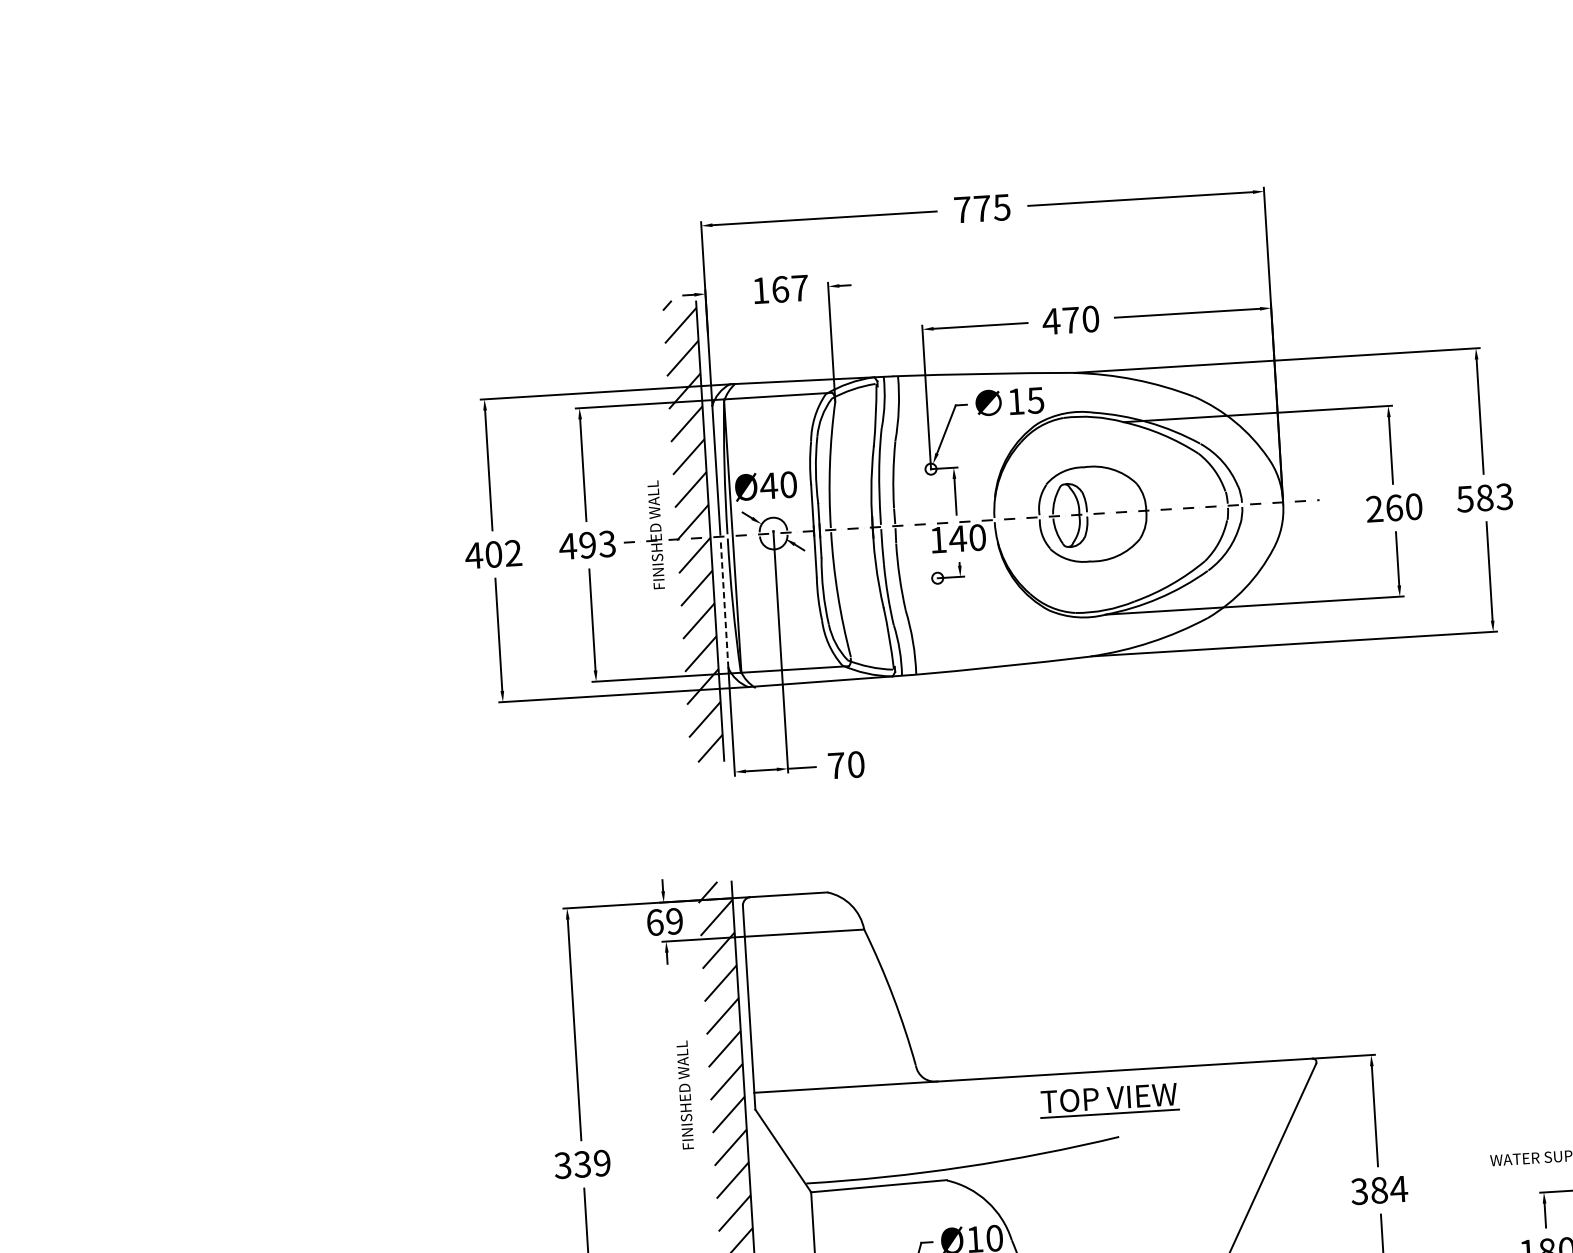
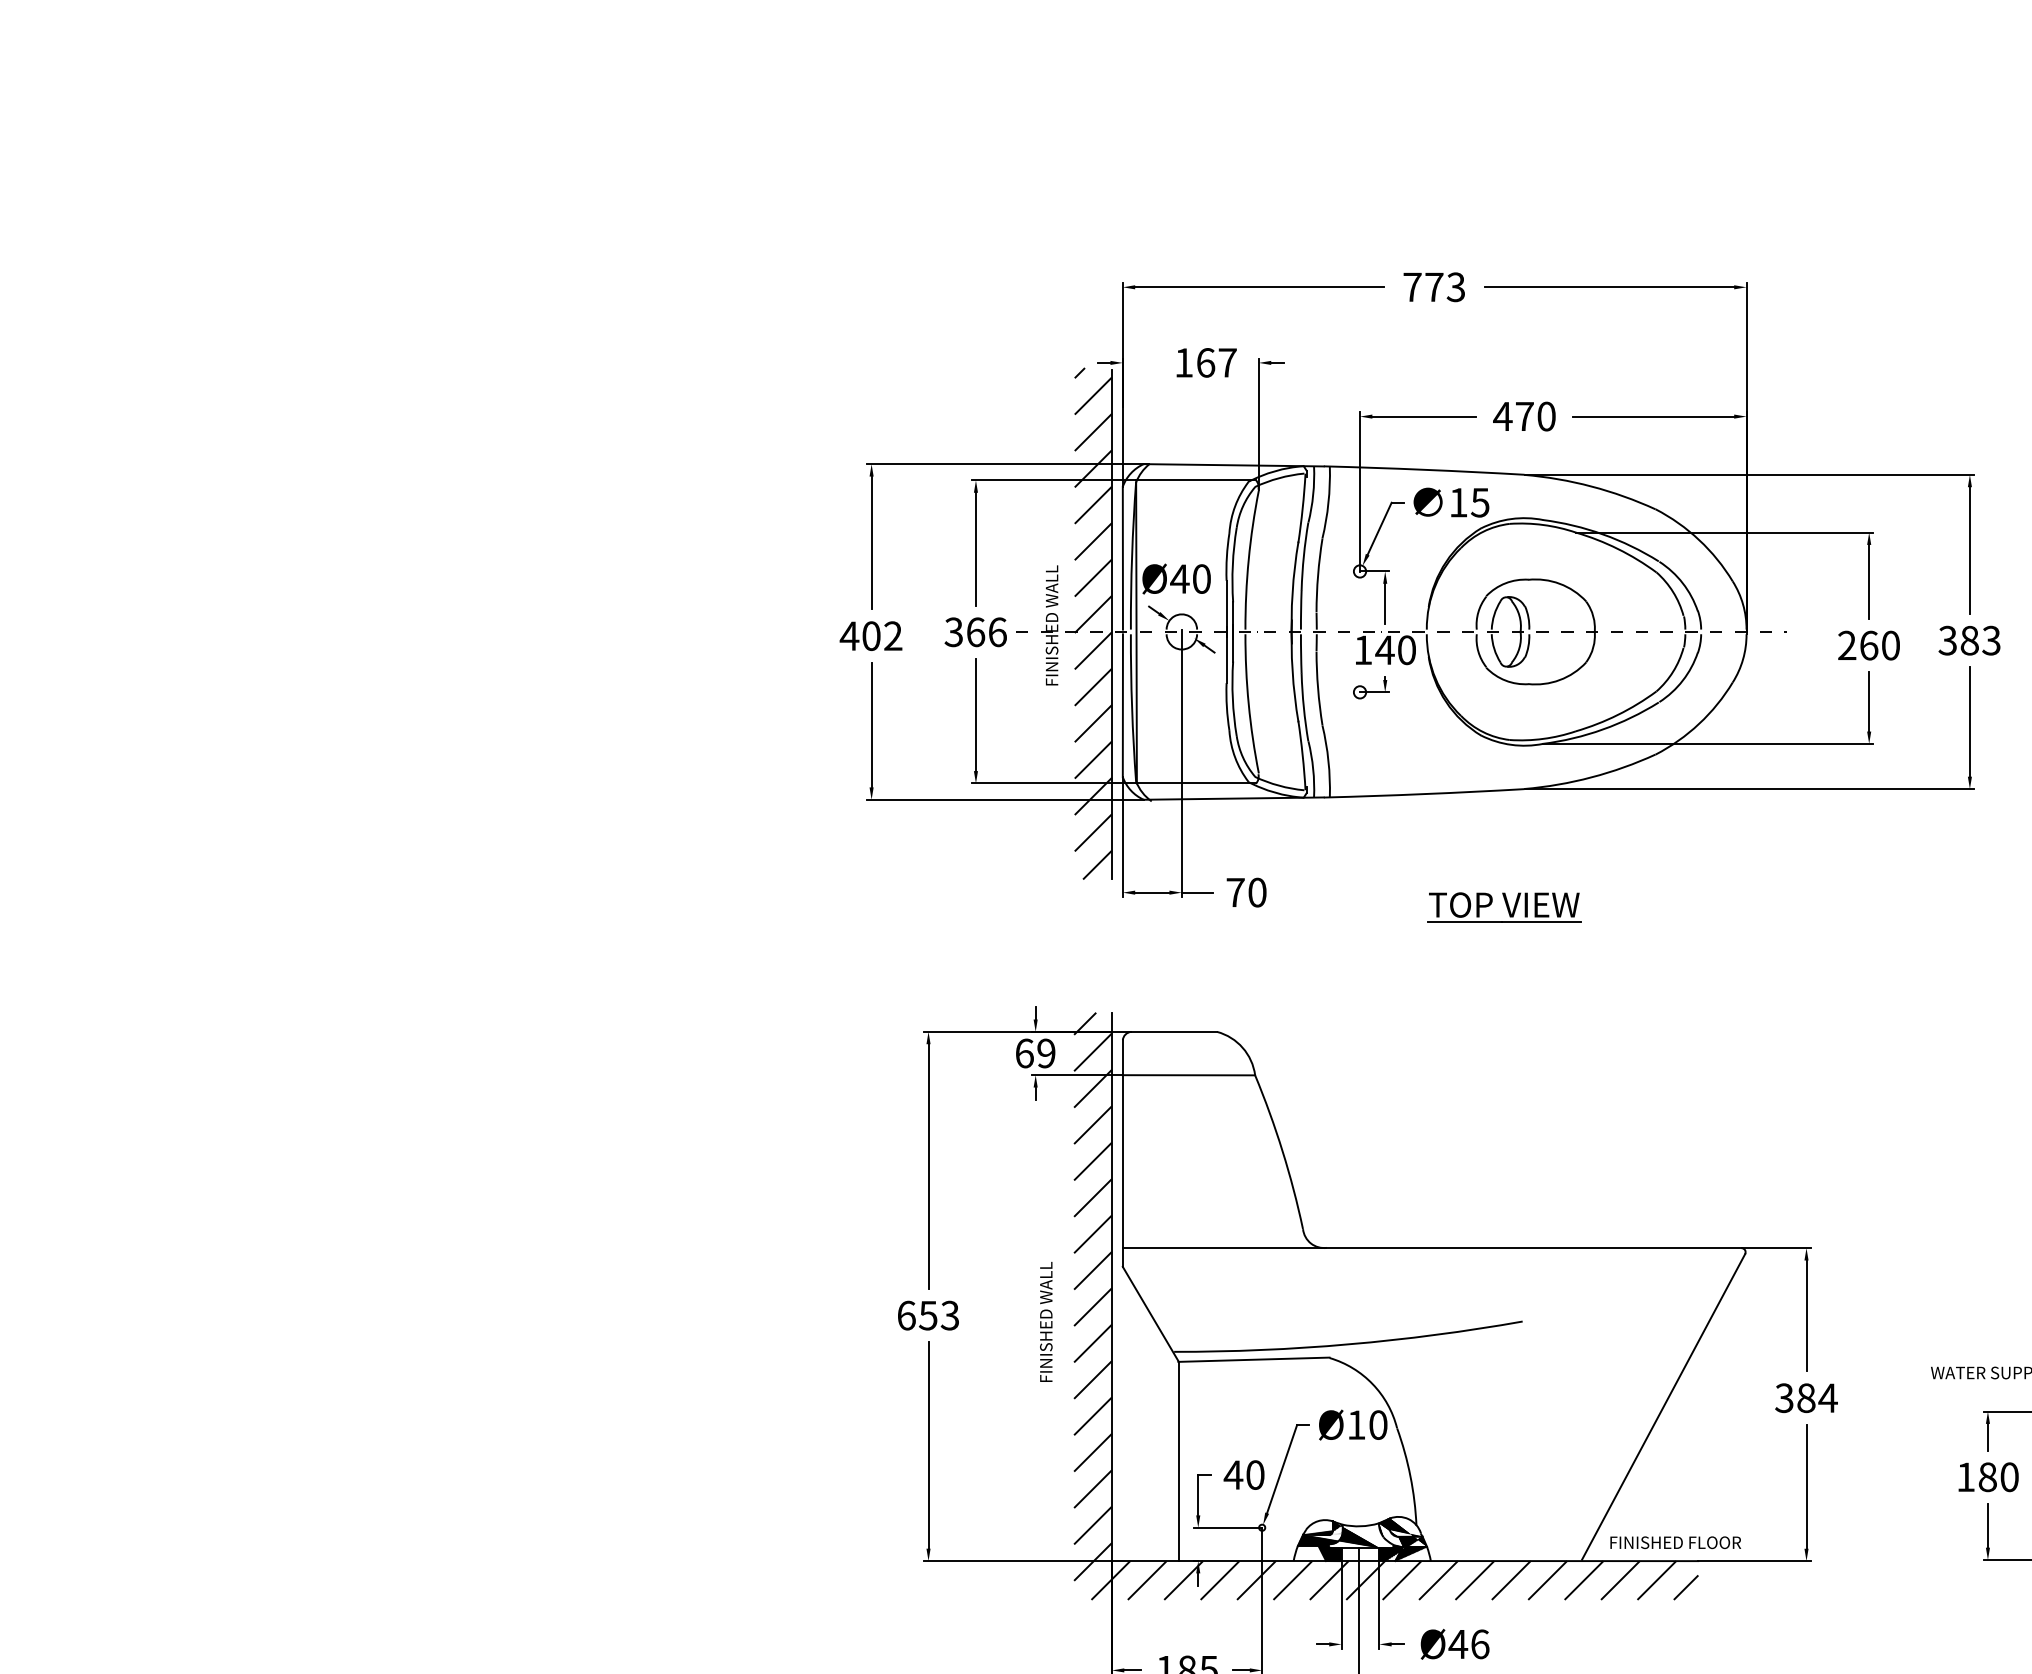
text: (1002, 206) -> (1456, 286), 775 -> 773
text: (1464, 499) -> (1947, 640), 583 -> 383
text: (587, 545) -> (975, 632), 493 -> 366
line: (724, 603) -> (1122, 705), dashed -> solid
text: (685, 1094) -> (1046, 1321), moved
part: (1109, 1100) -> (1504, 907), moved
text: (582, 1164) -> (928, 1315), 339 -> 653

